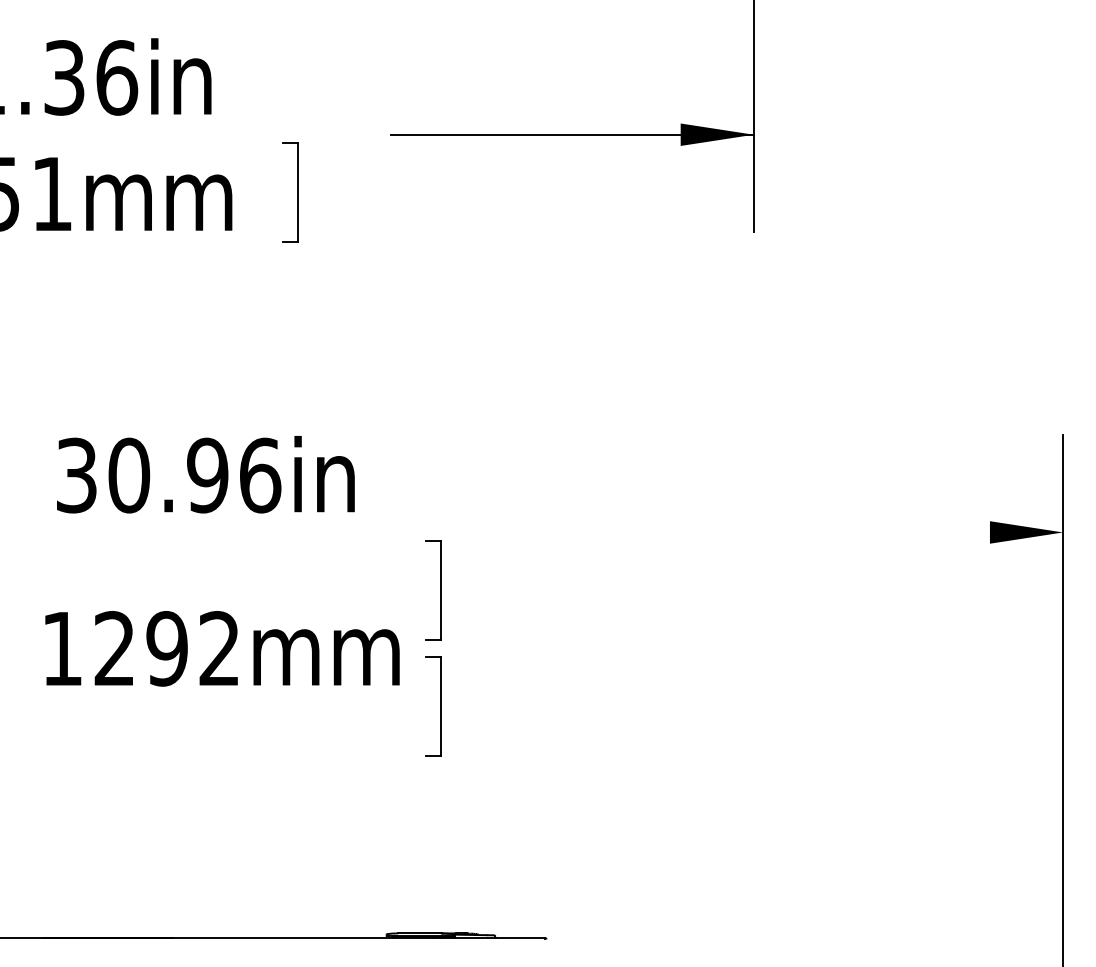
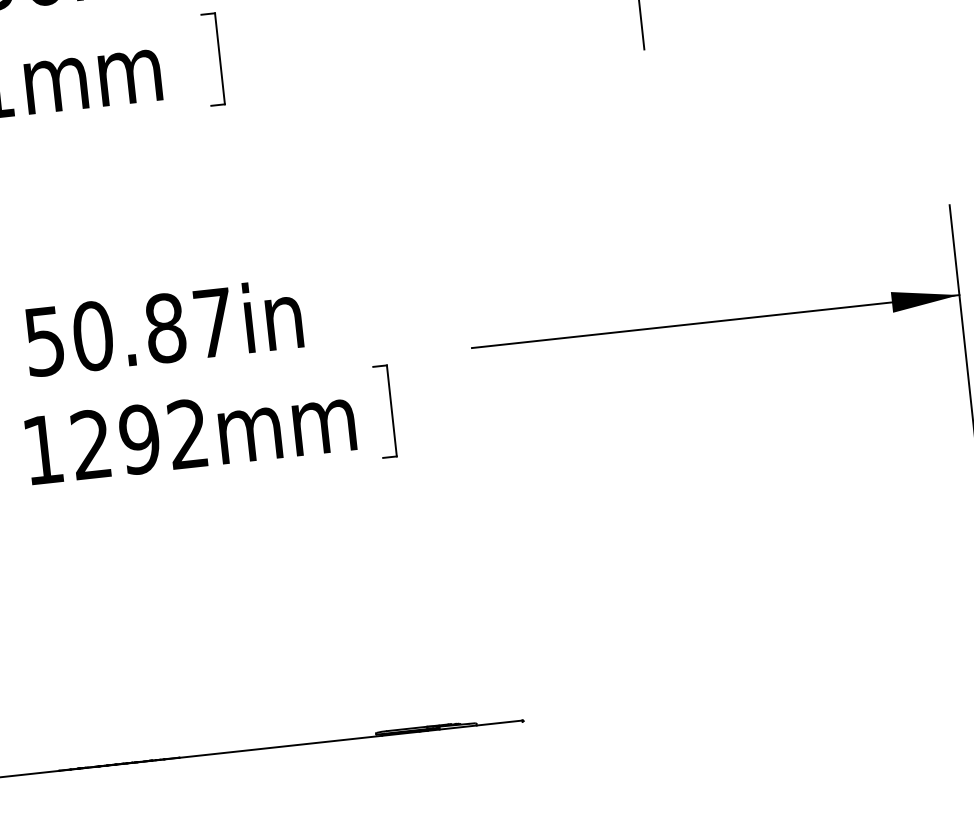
text: (169, 475) -> (130, 332), 30.96in -> 50.87in
line: (798, 532) -> (715, 321), added
text: (222, 648) -> (190, 433), moved
part: (440, 706) -> (403, 517), removed

